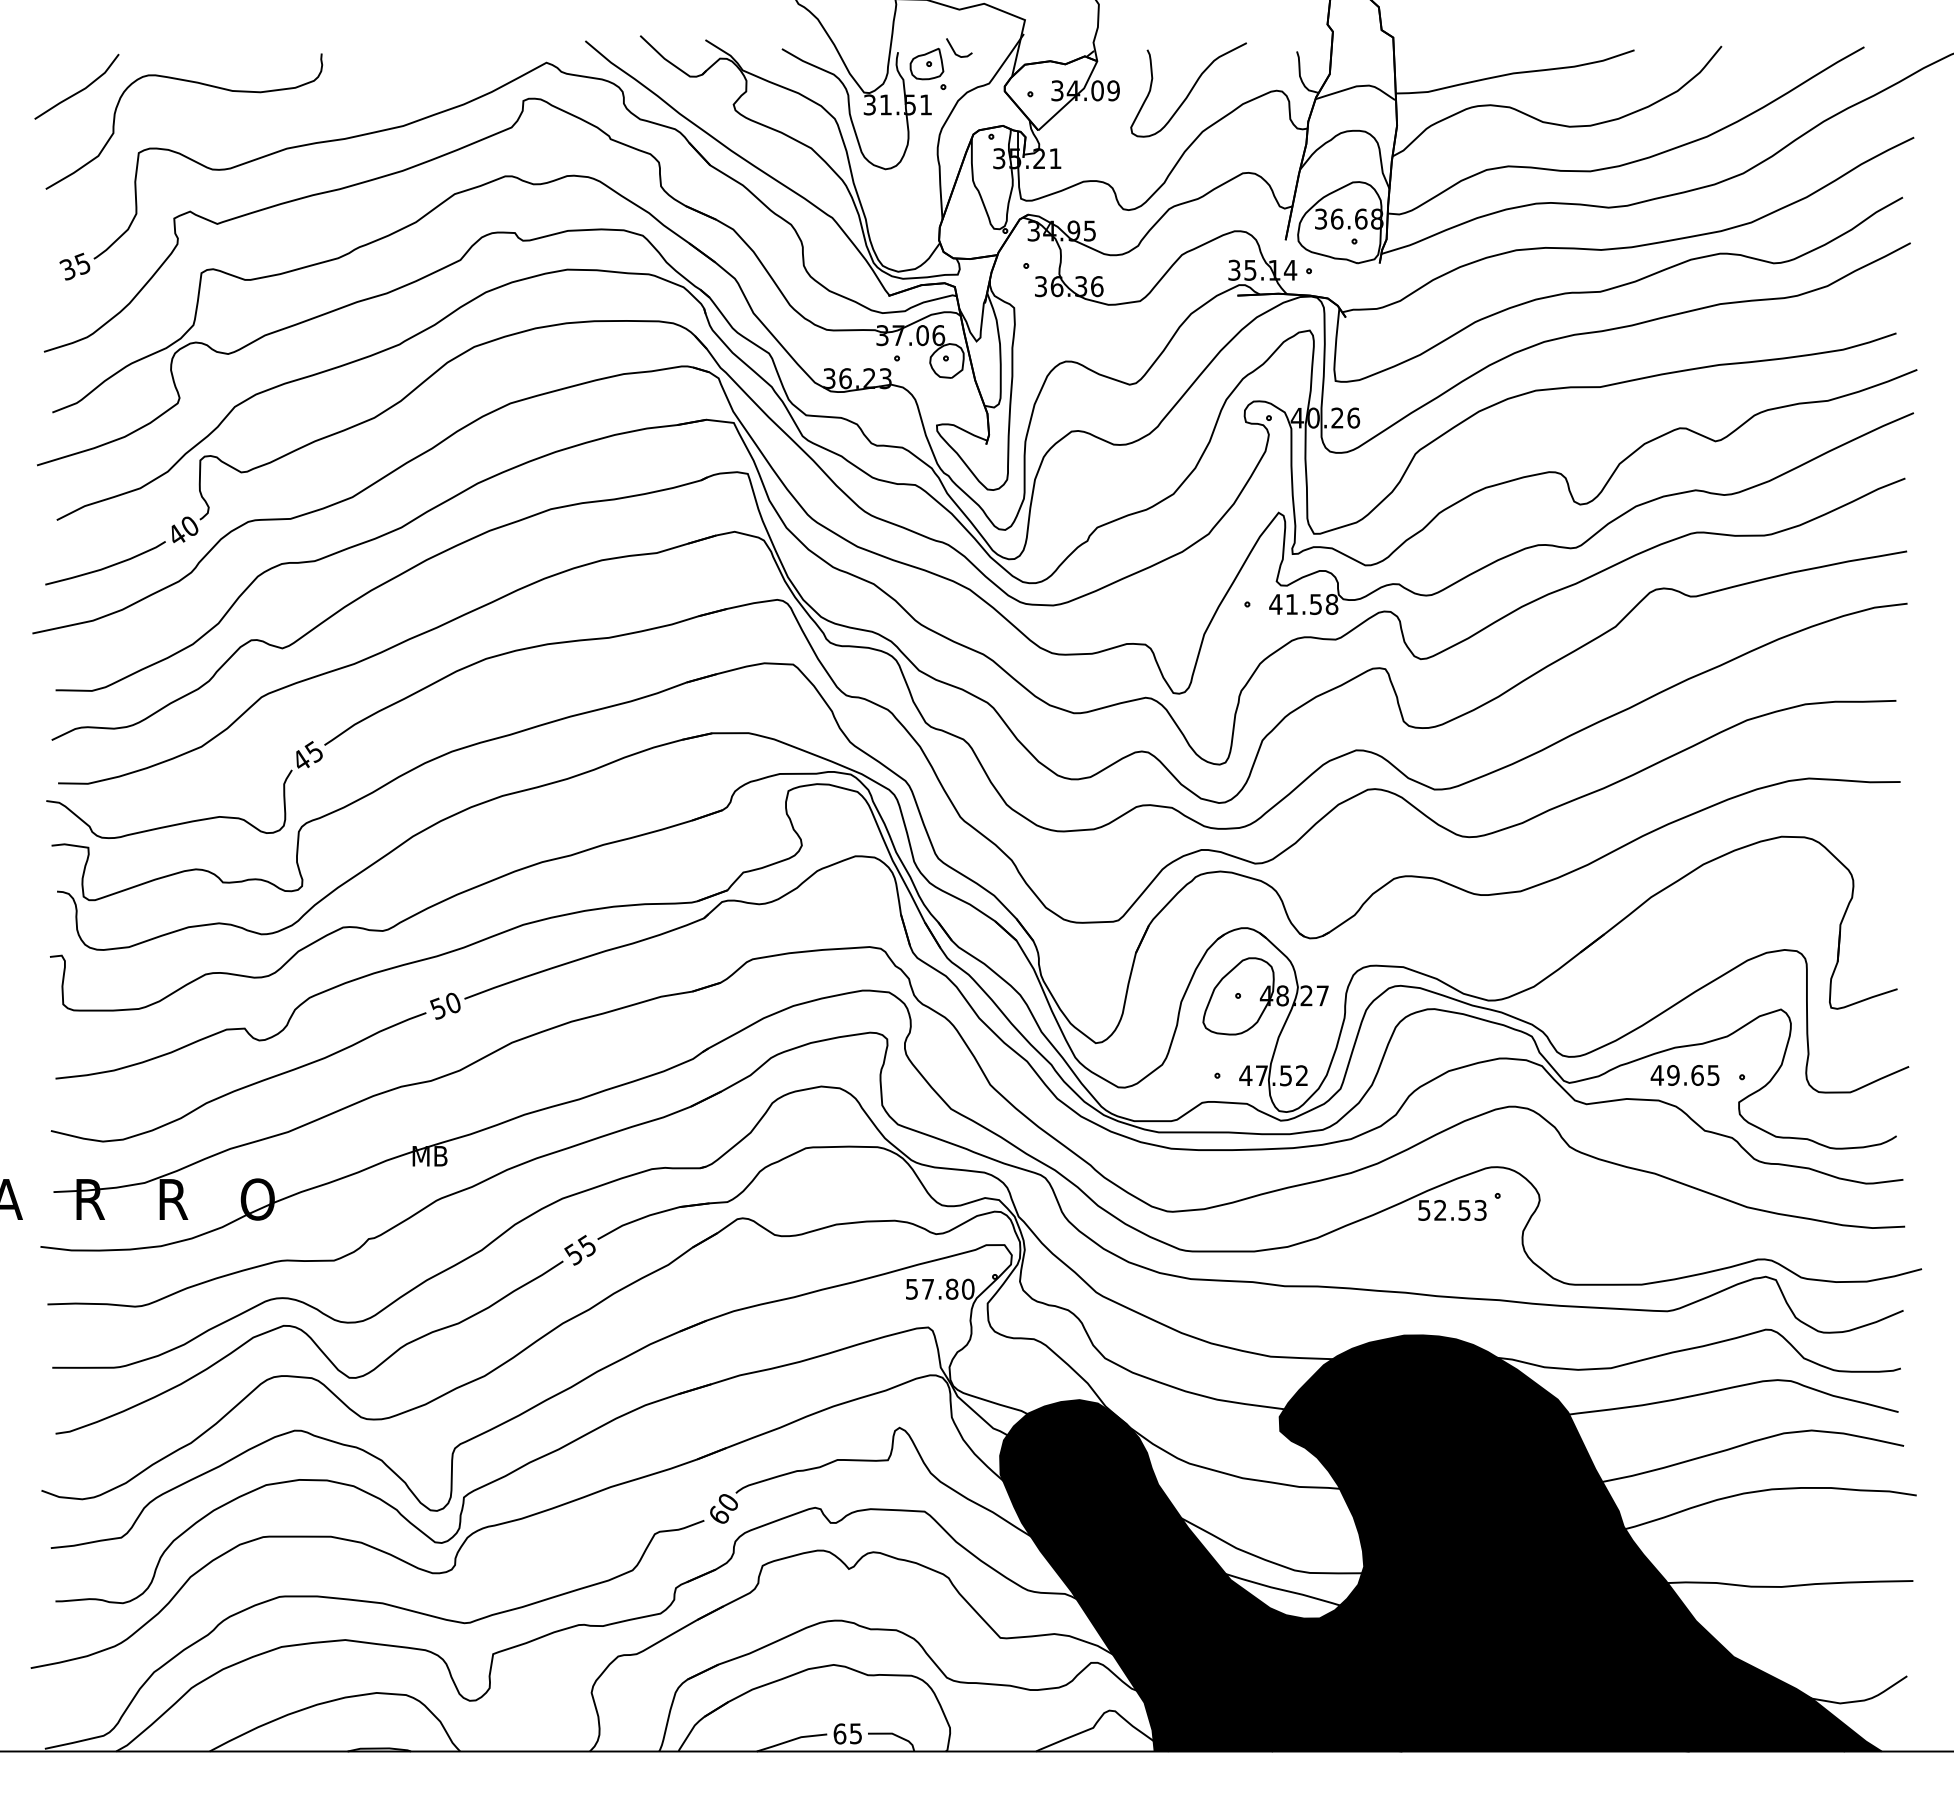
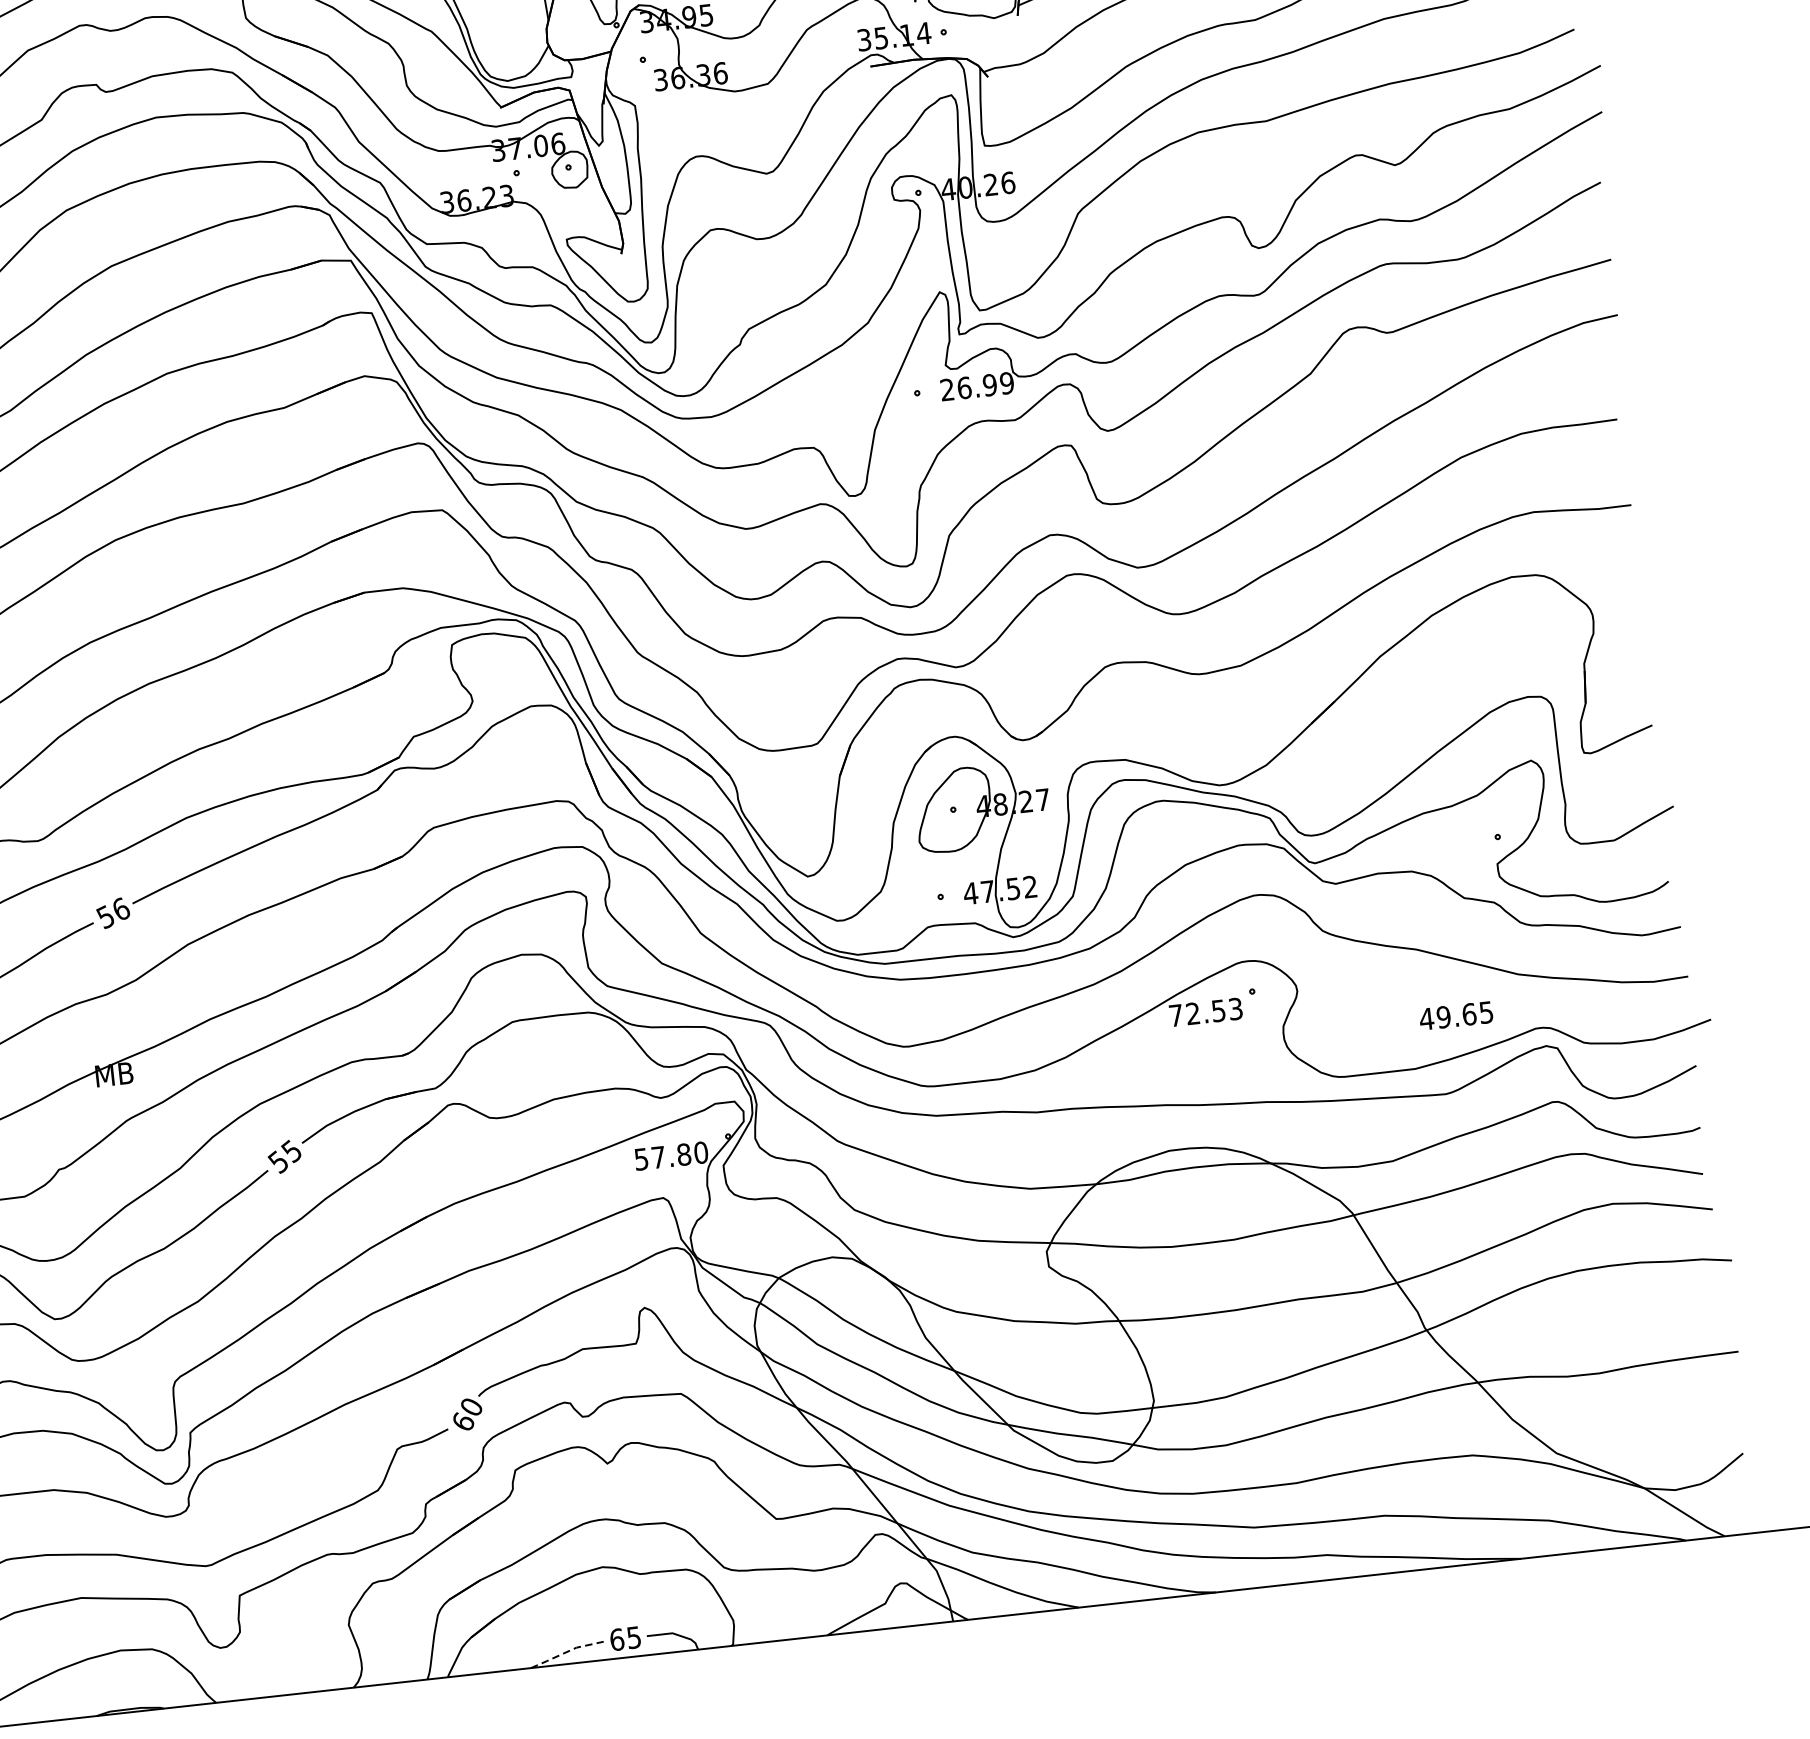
text: (1303, 604) -> (976, 386), 41.58 -> 26.99
text: (453, 1002) -> (121, 908), 50 -> 56
text: (1684, 1075) -> (1455, 1015), moved
text: (1424, 1210) -> (1176, 1015), 52.53 -> 72.53
fill: (1440, 1543) -> (1232, 1367), removed
line: (791, 1740) -> (566, 1652), solid -> dashed

